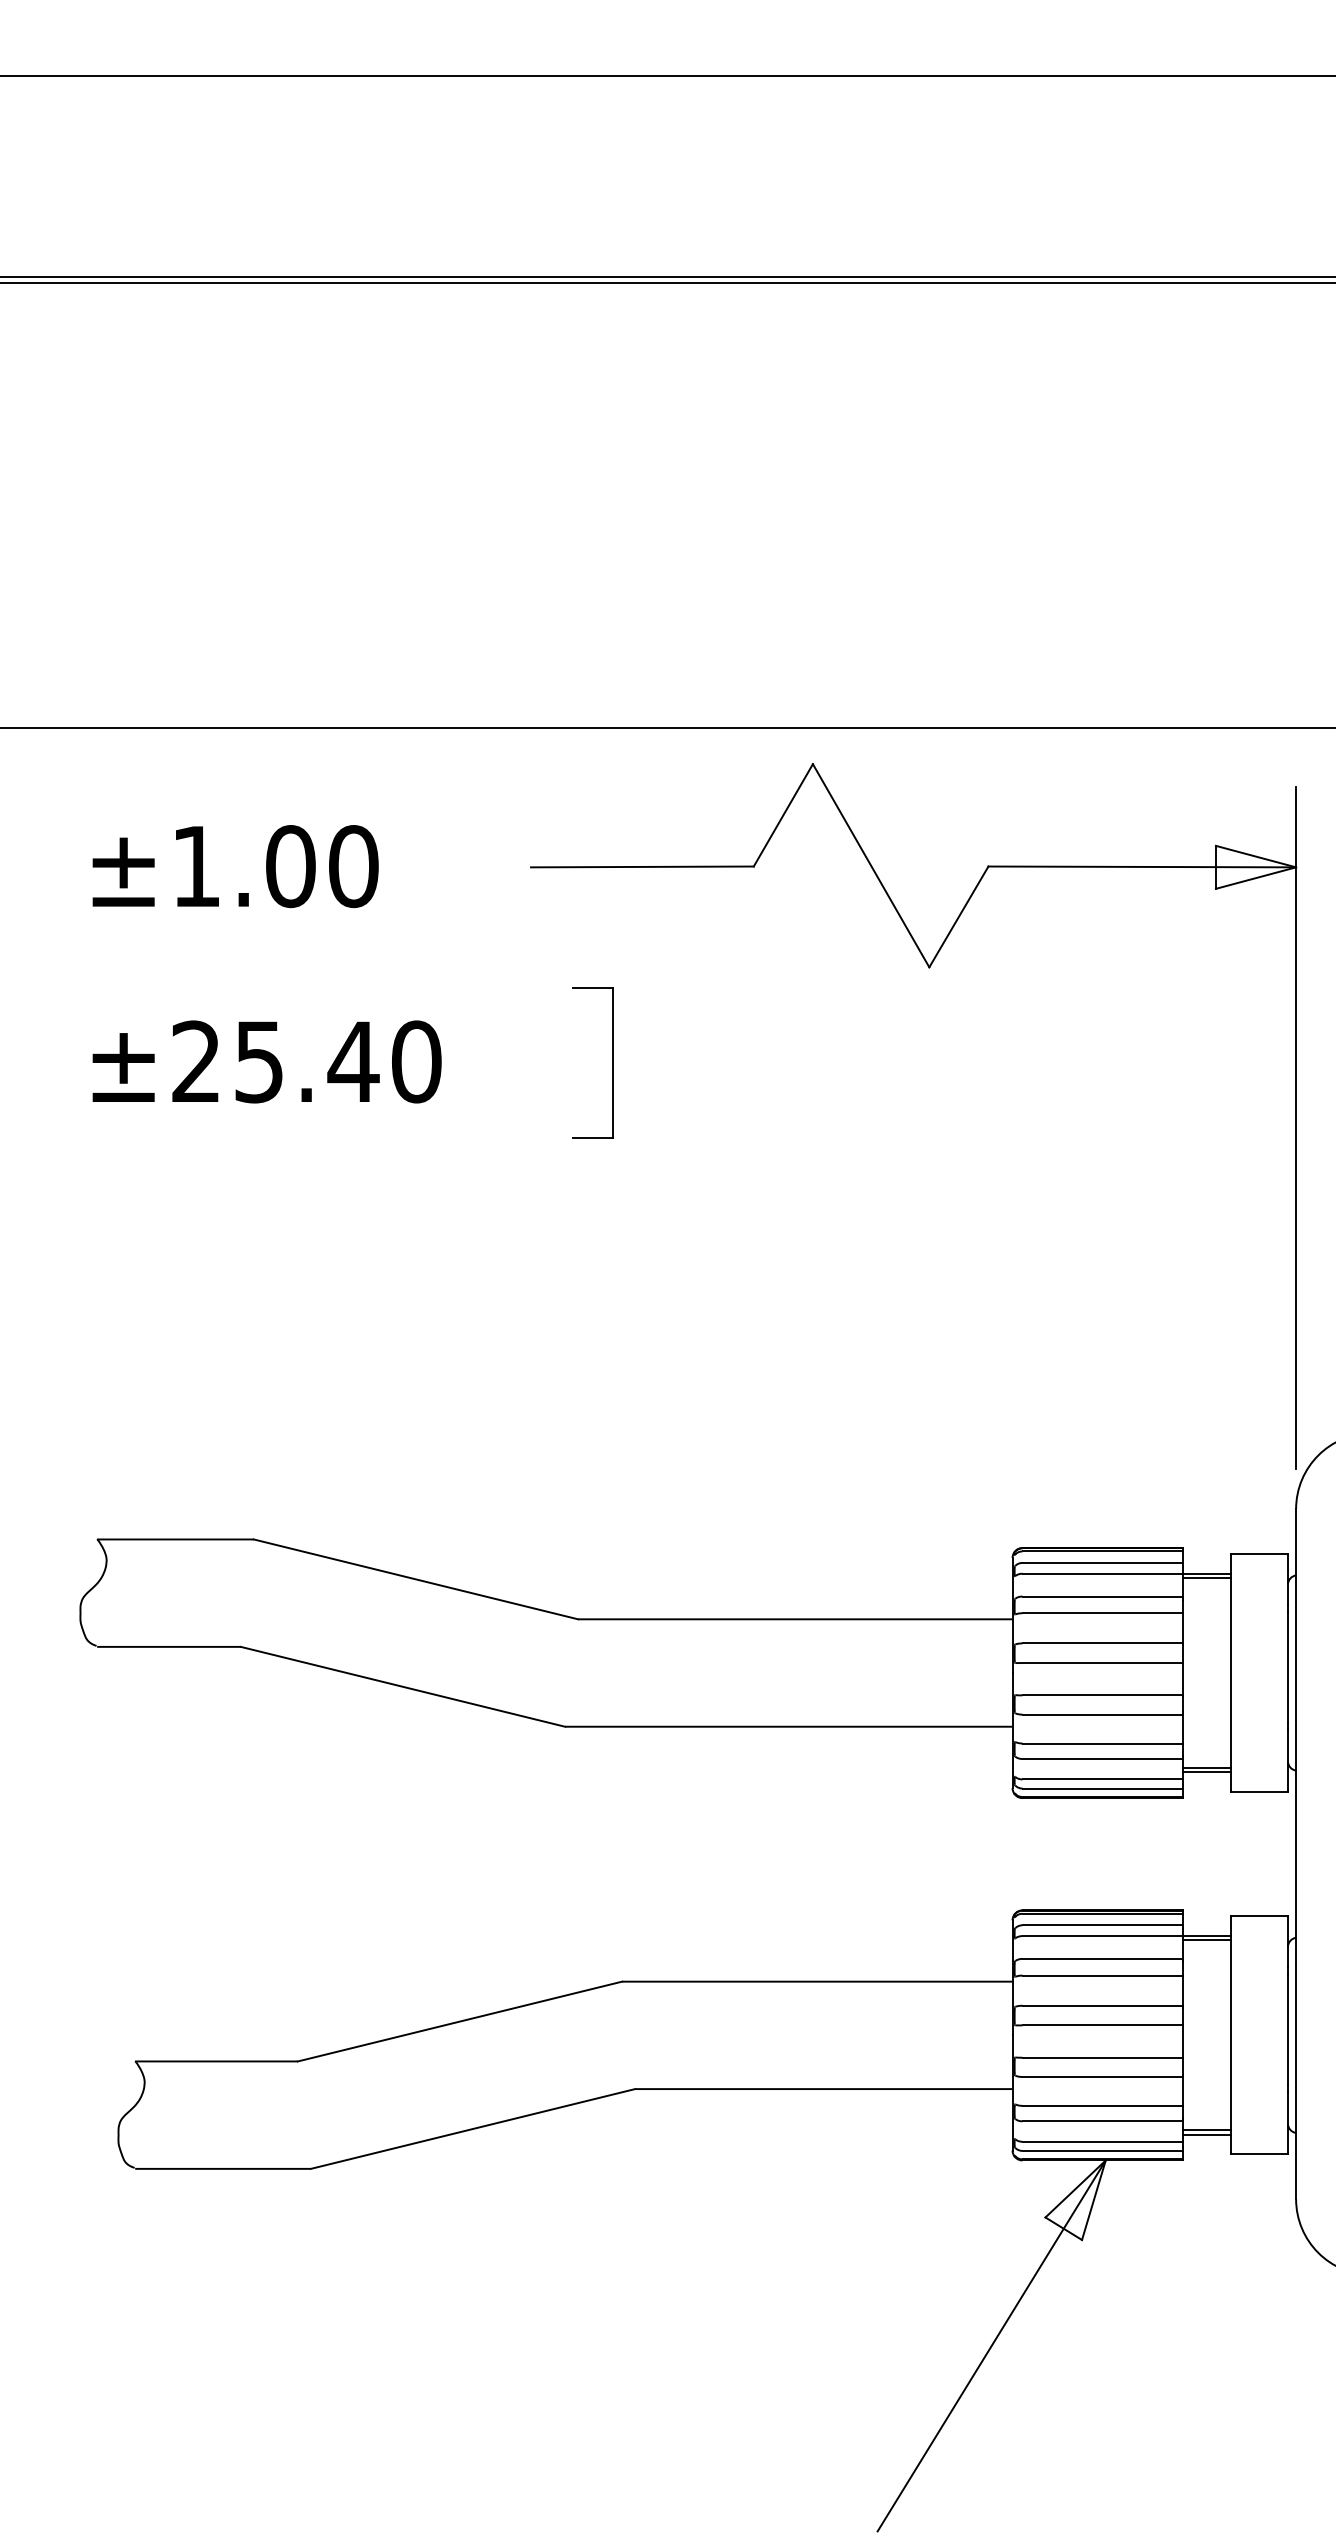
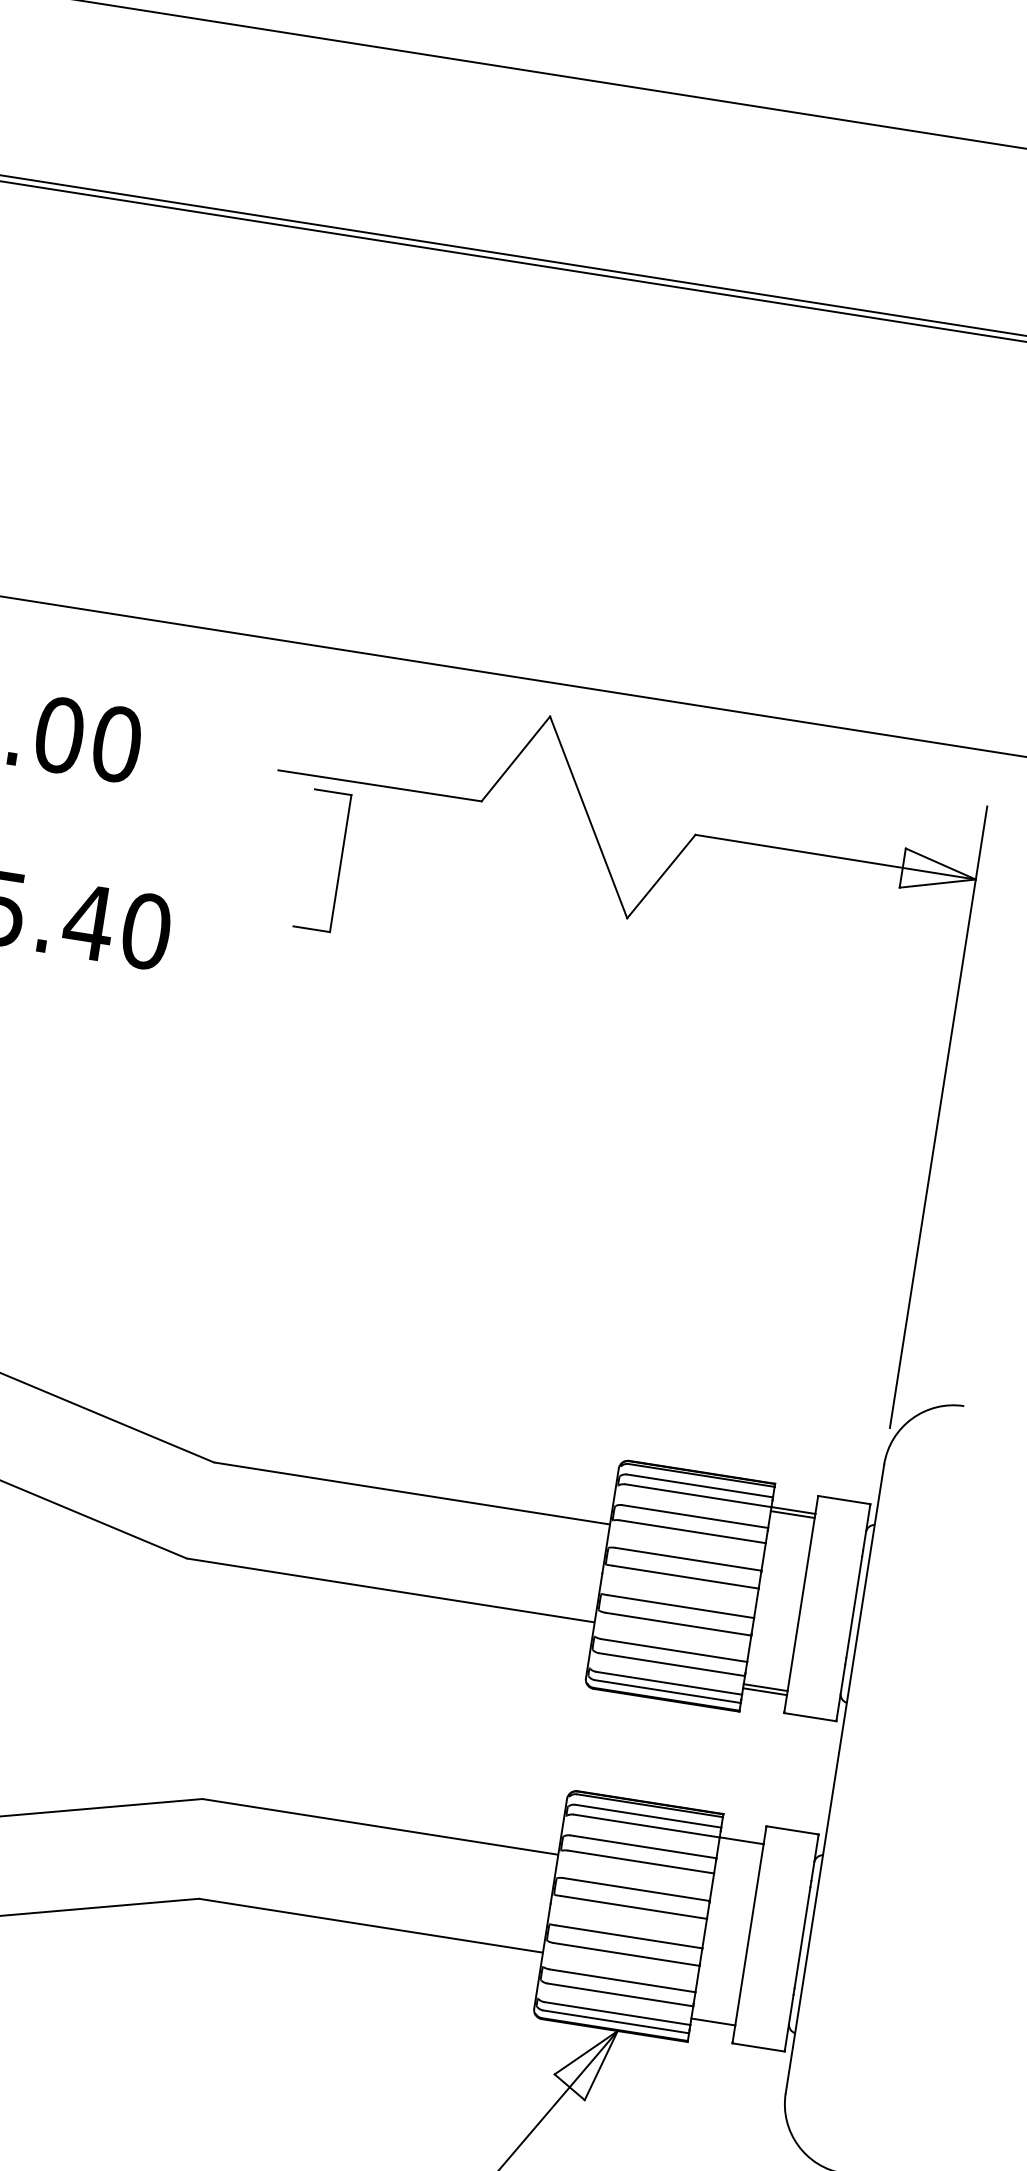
part: (612, 1062) -> (339, 863), moved
line: (1206, 1940) -> (740, 1844), removed
line: (1206, 2130) -> (713, 2018), removed

